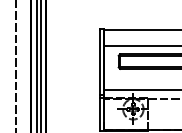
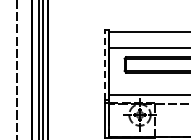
line: (99, 62) -> (104, 65), solid -> dashed

